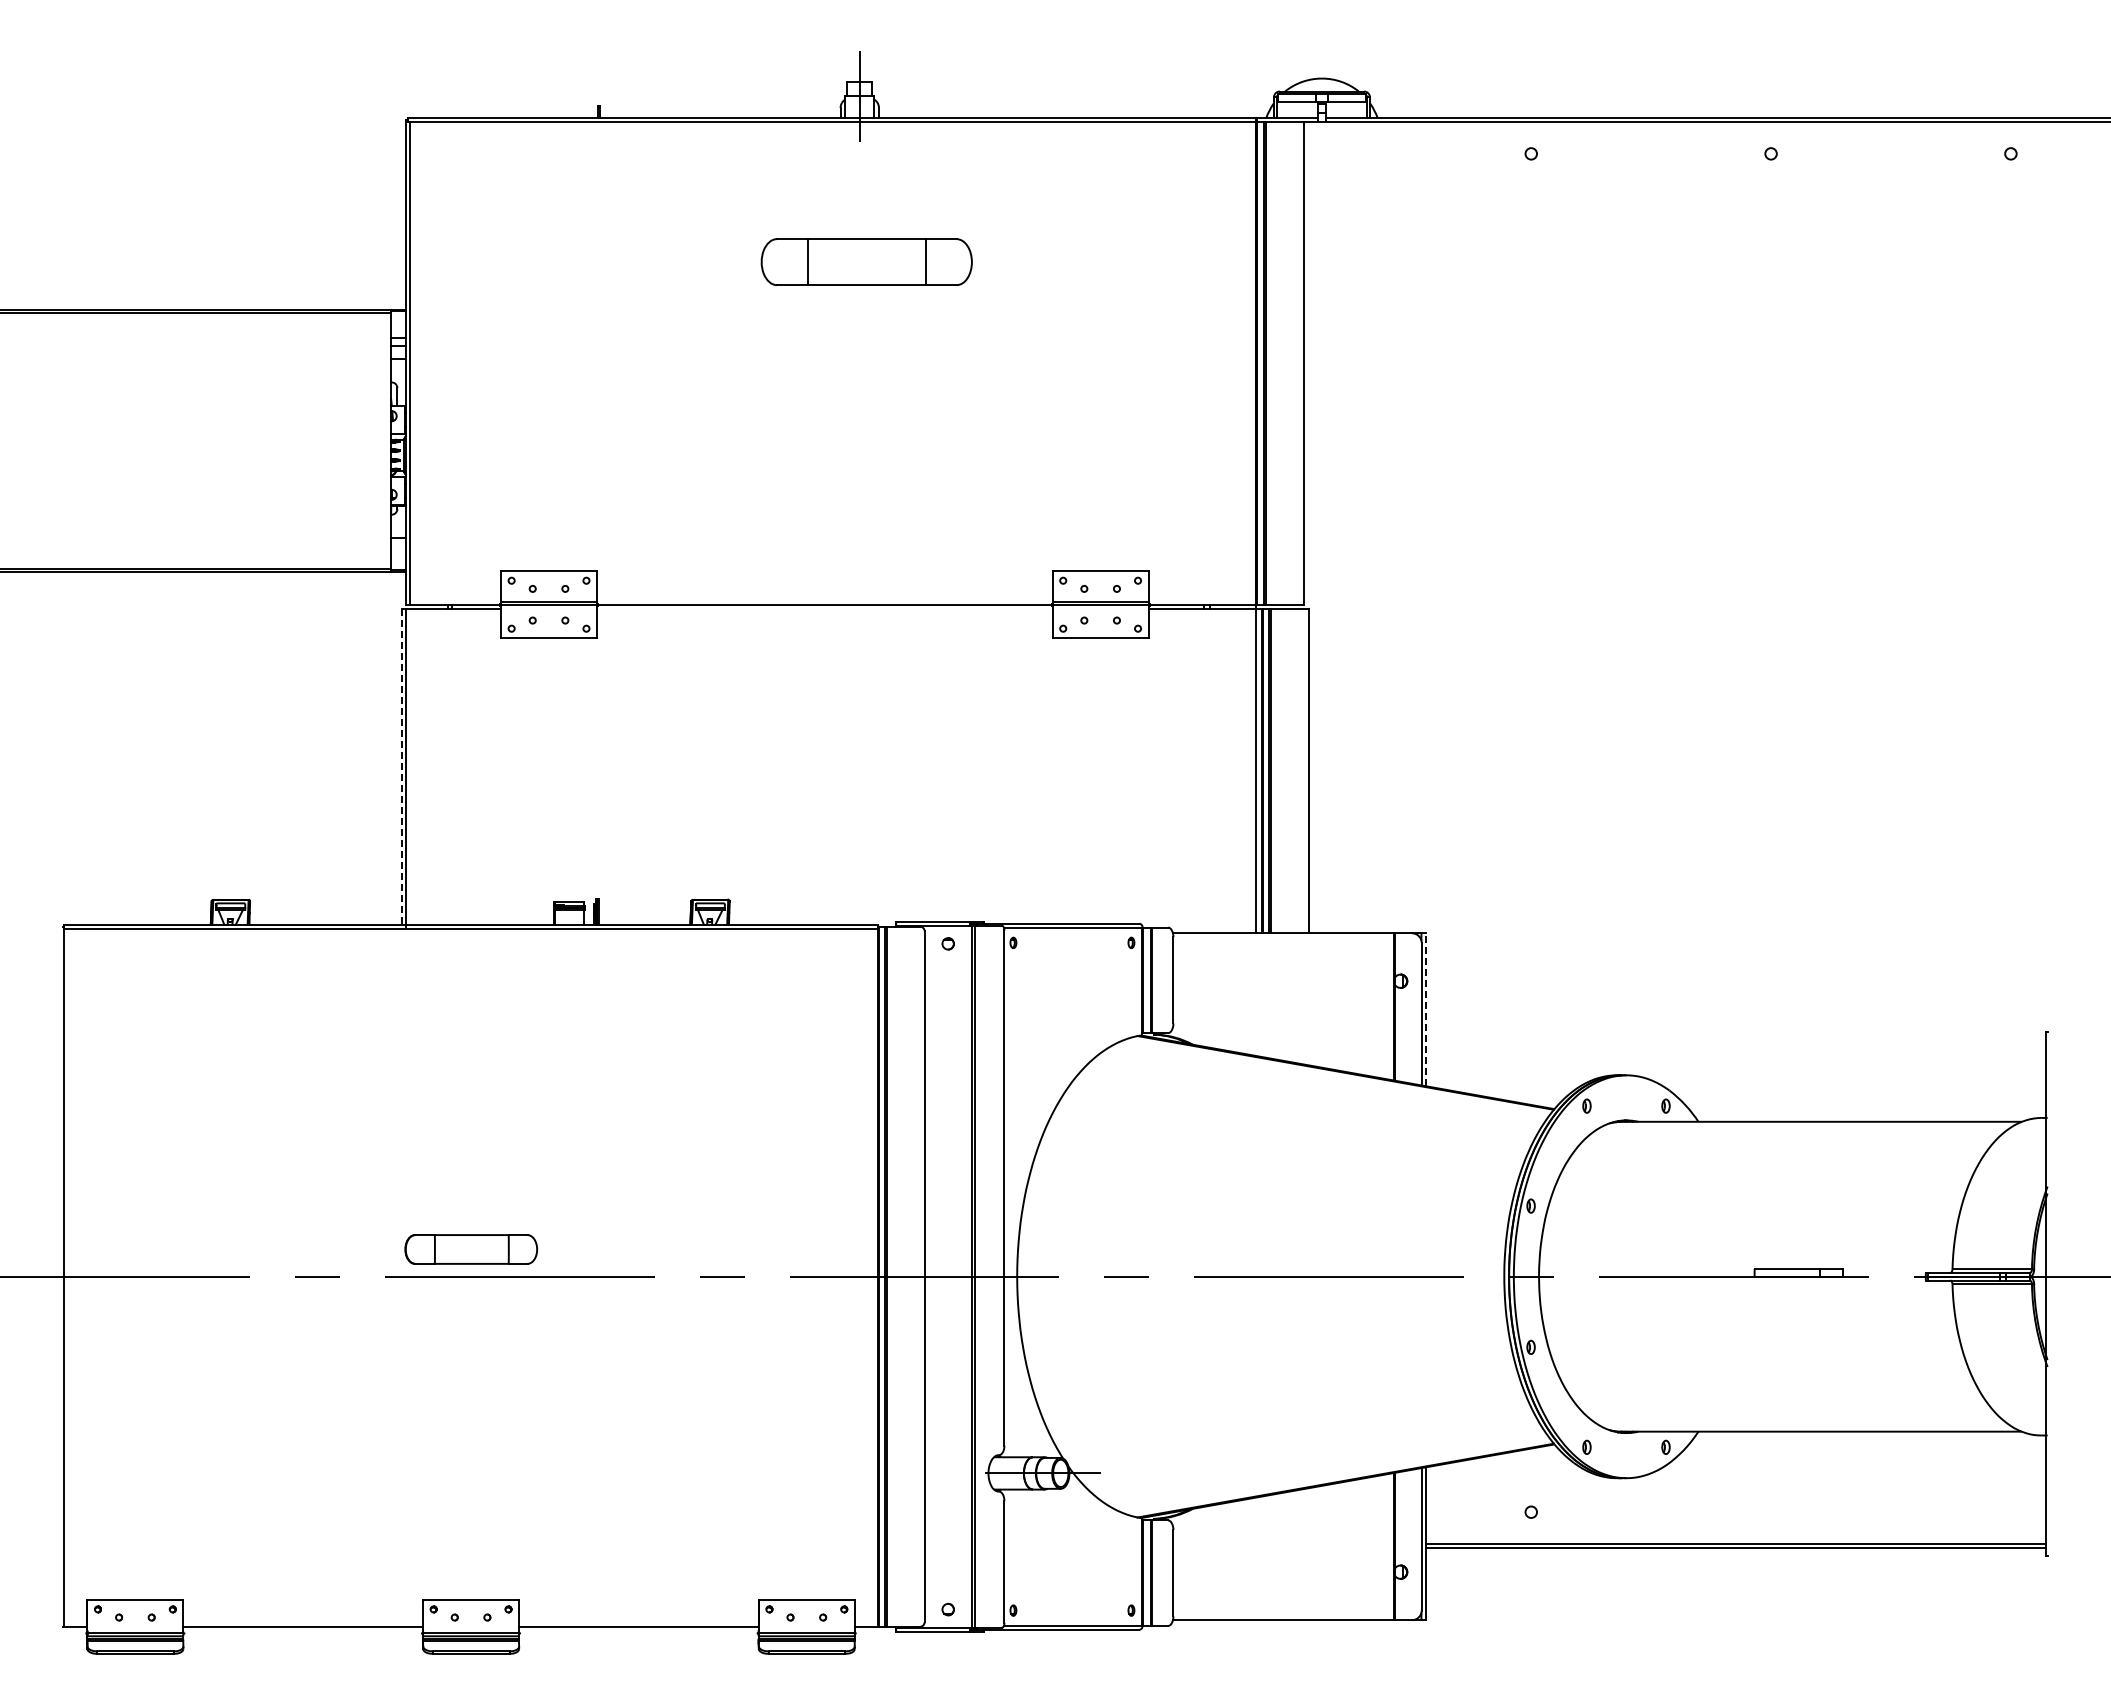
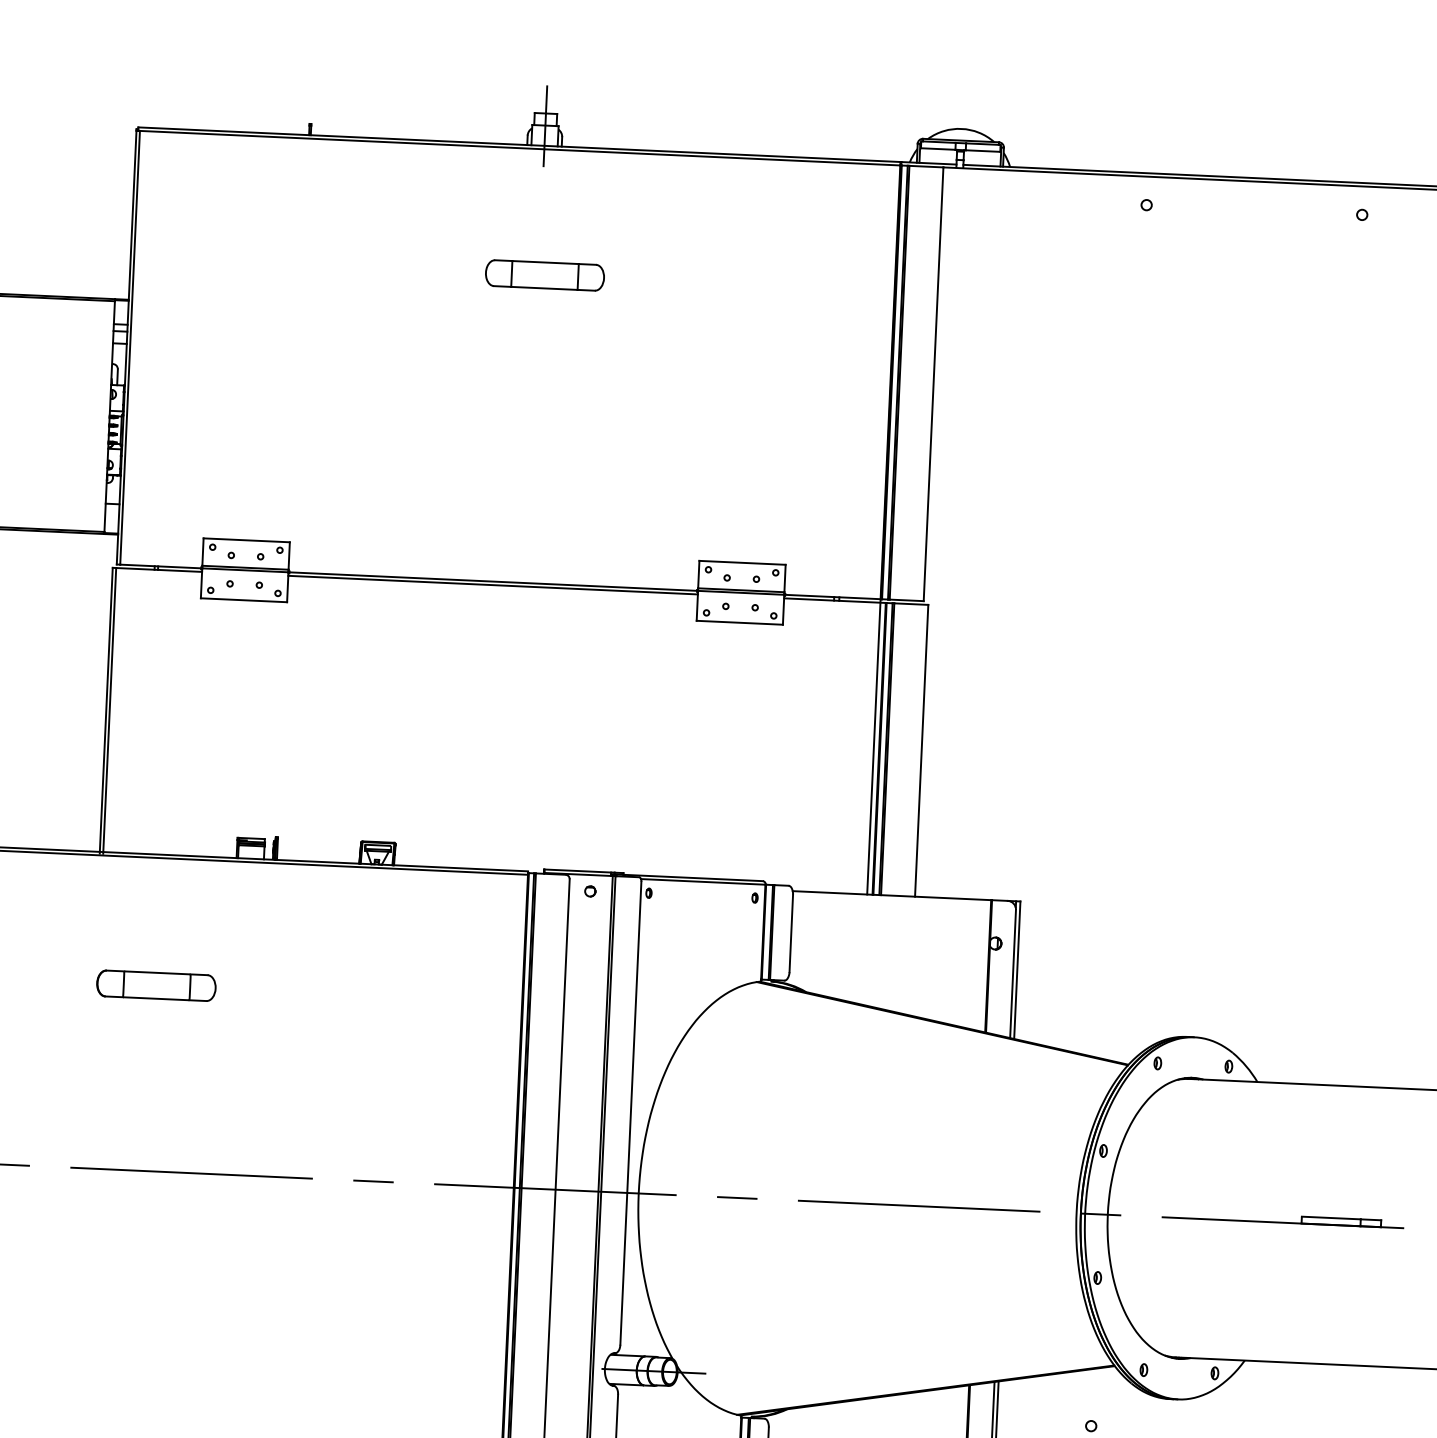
part: (866, 262) -> (544, 275), size x0.62
line: (824, 608) -> (492, 584), added
line: (401, 767) -> (106, 710), dashed -> solid
line: (1426, 1009) -> (1017, 969), dashed -> solid
part: (471, 1249) -> (156, 985), moved

